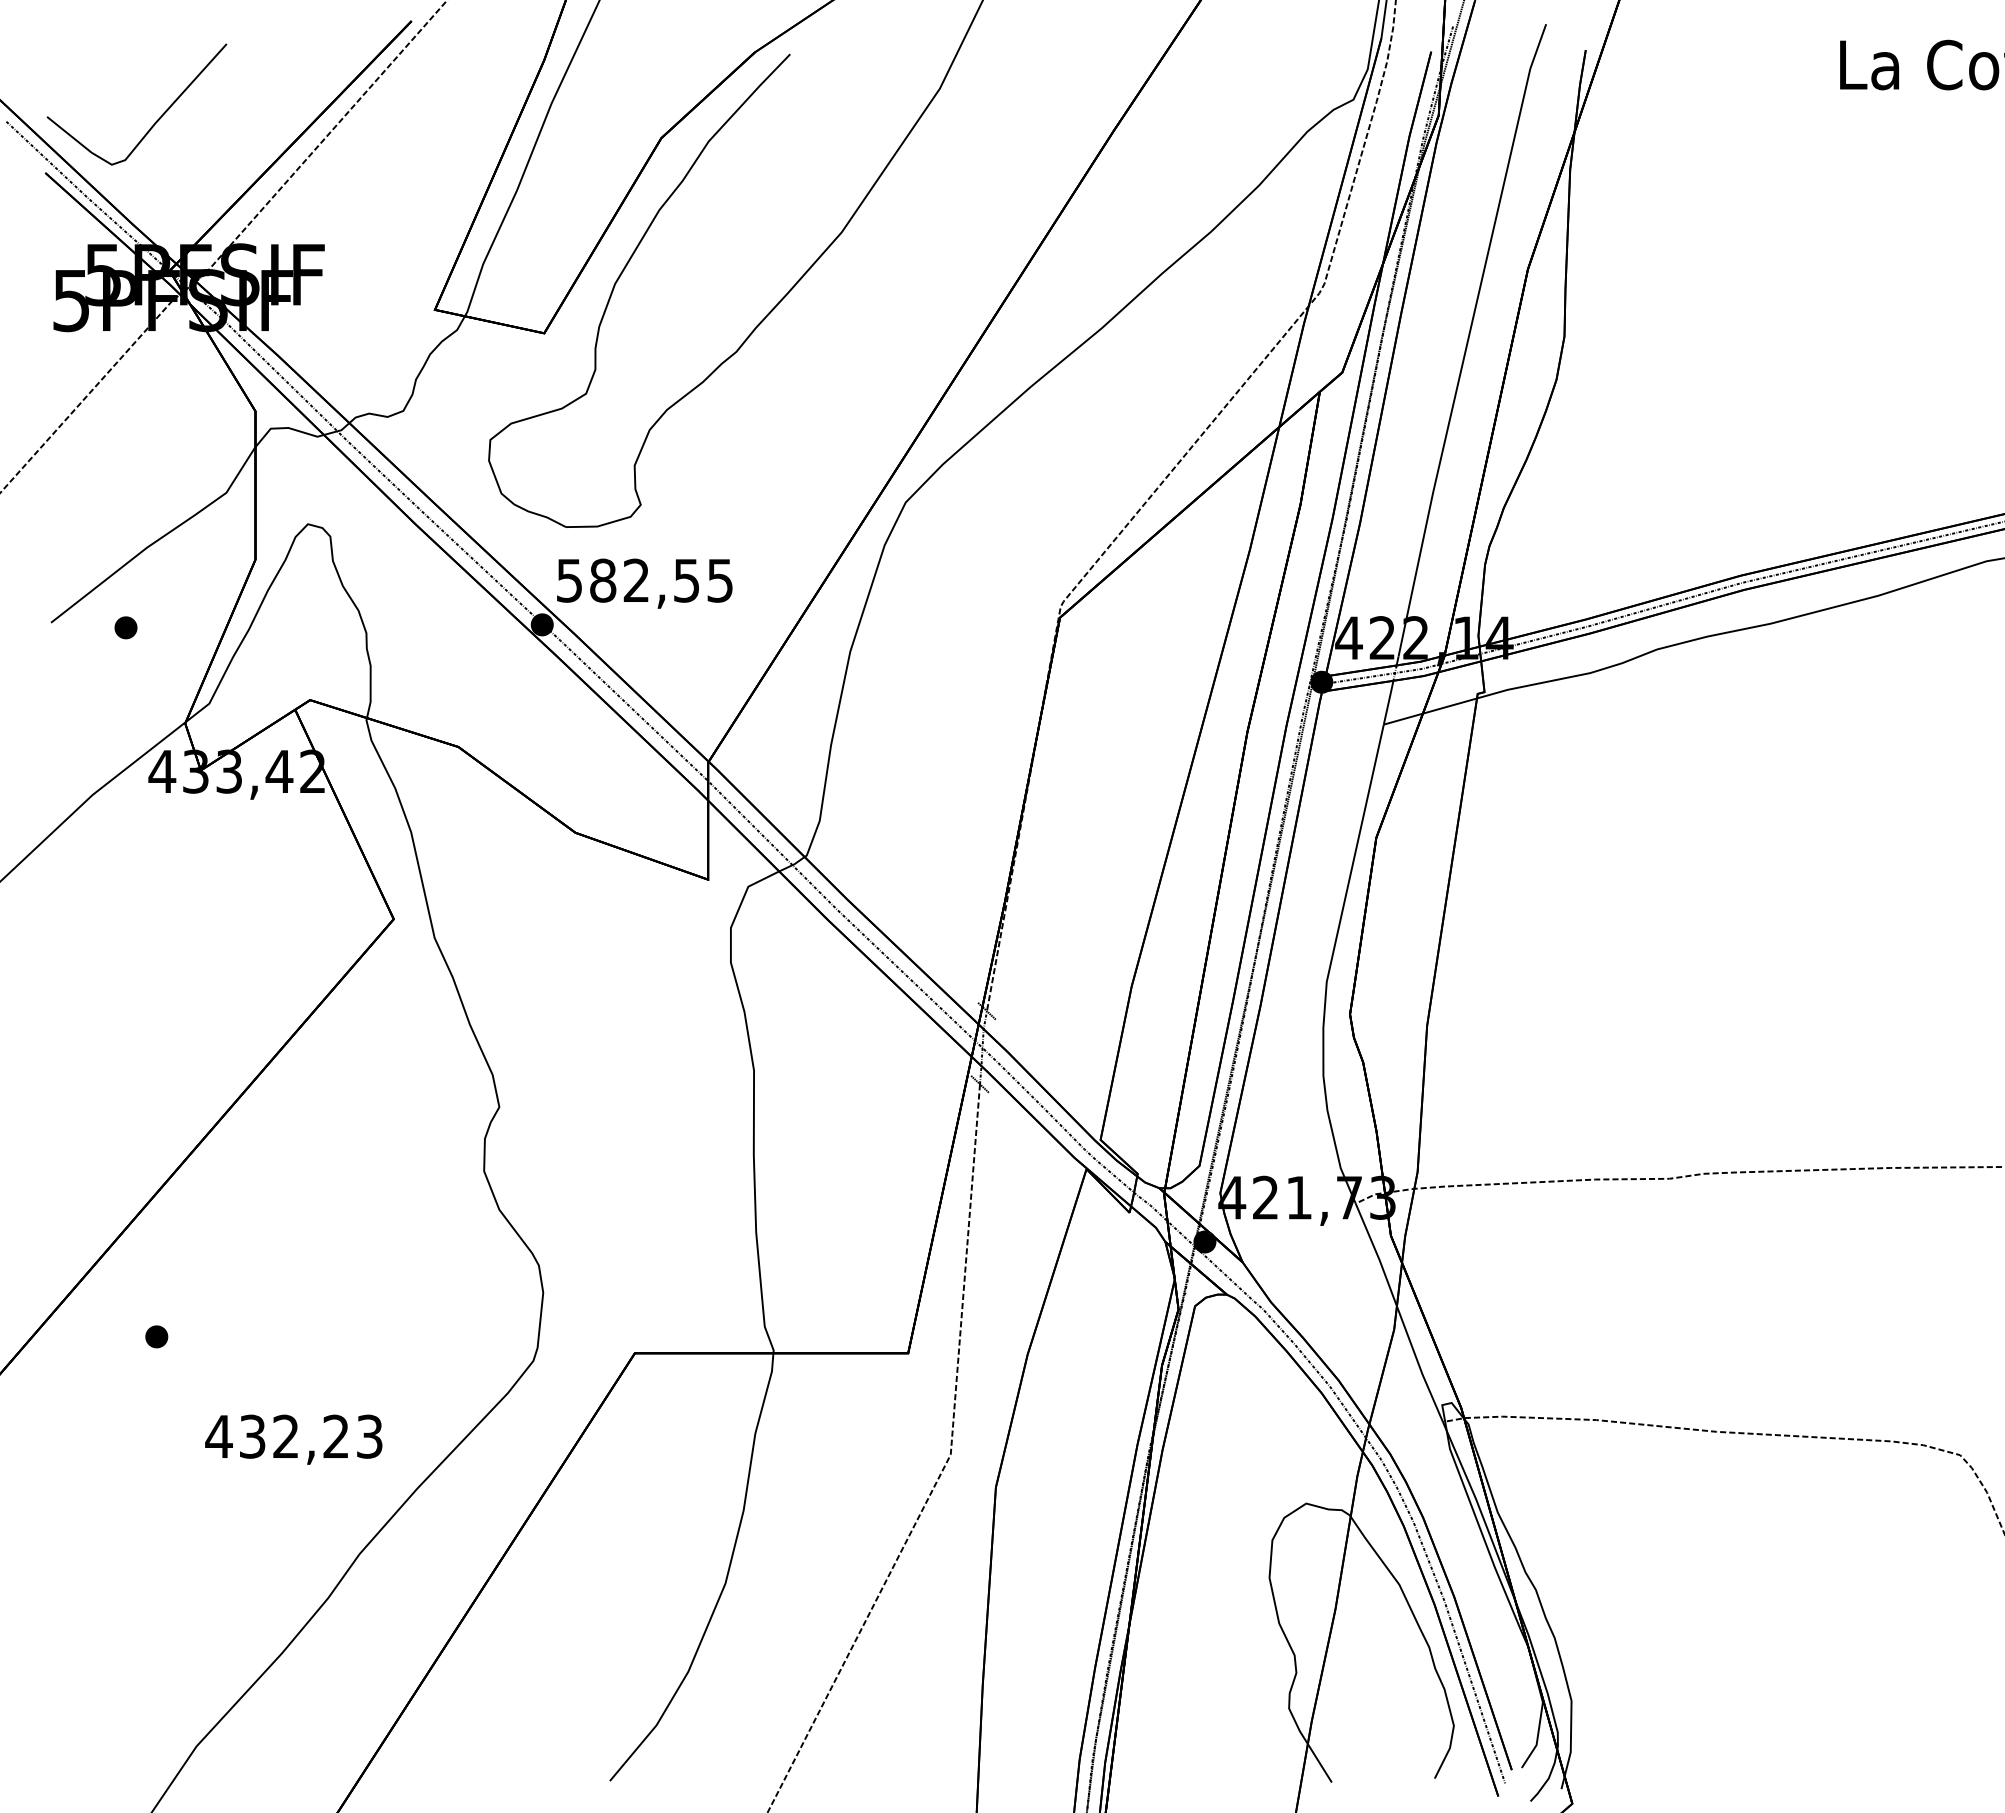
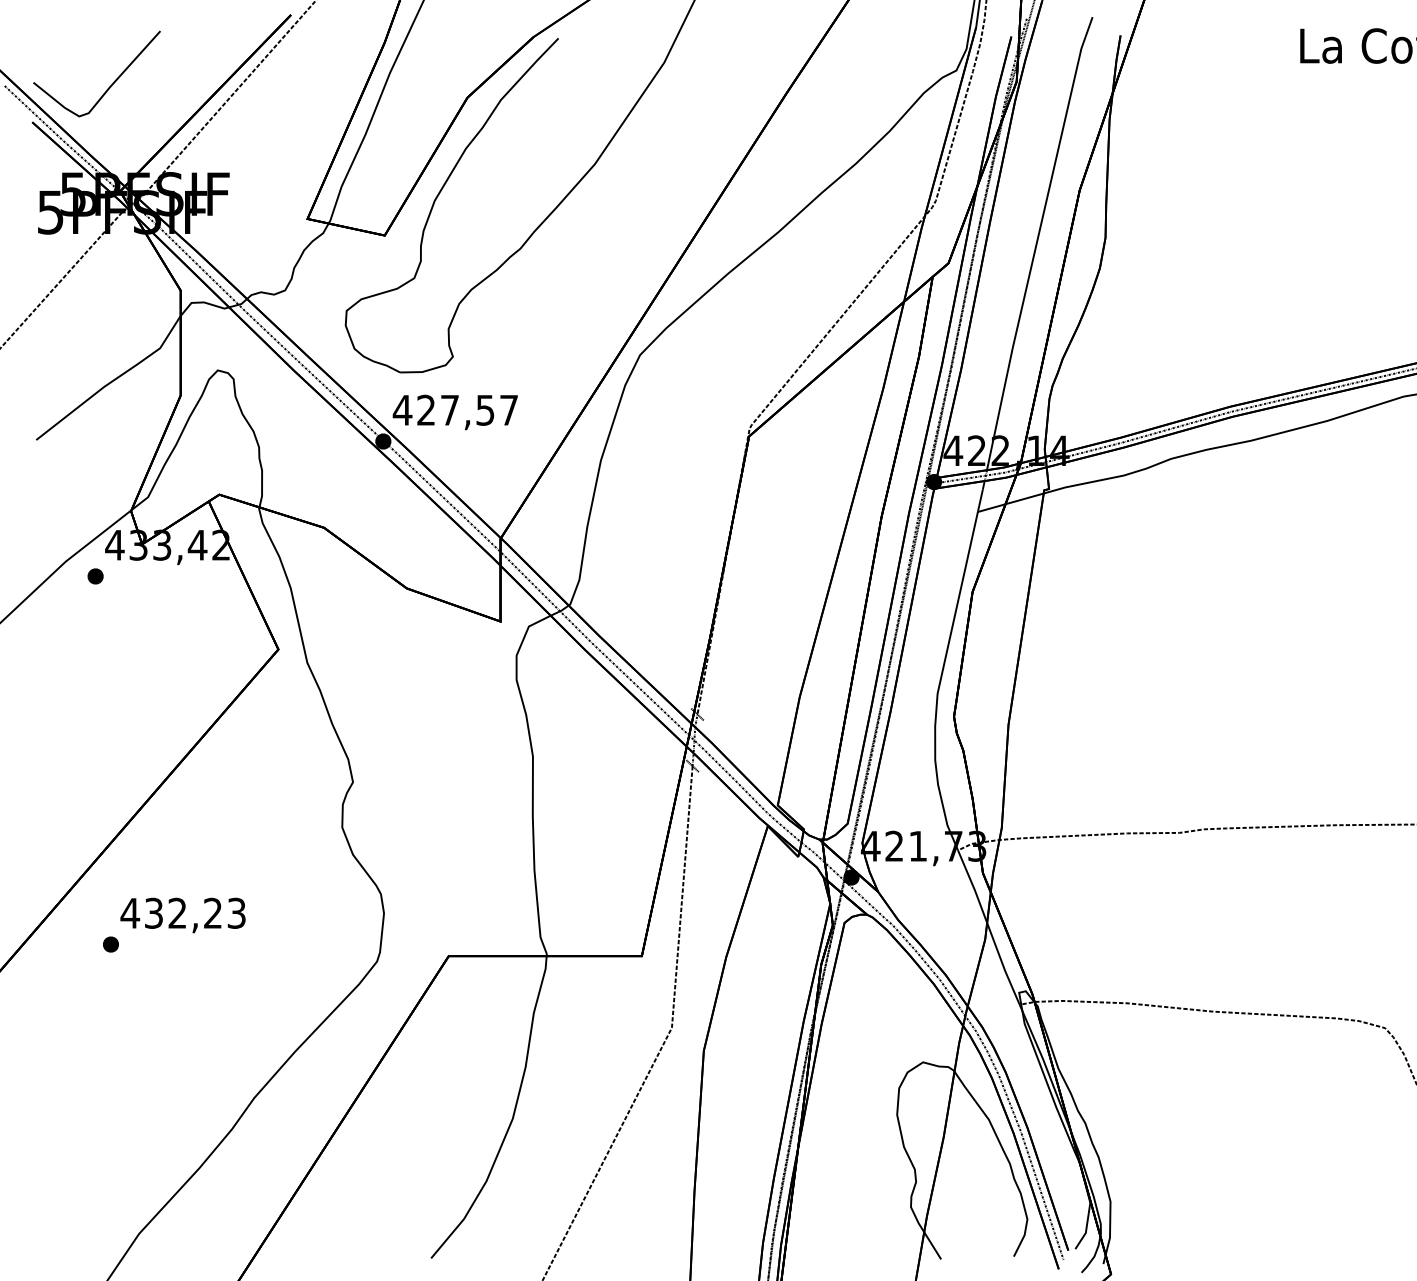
text: (643, 580) -> (454, 410), 582,55 -> 427,57
part: (125, 627) -> (95, 576), moved
text: (293, 1439) -> (182, 915), moved

